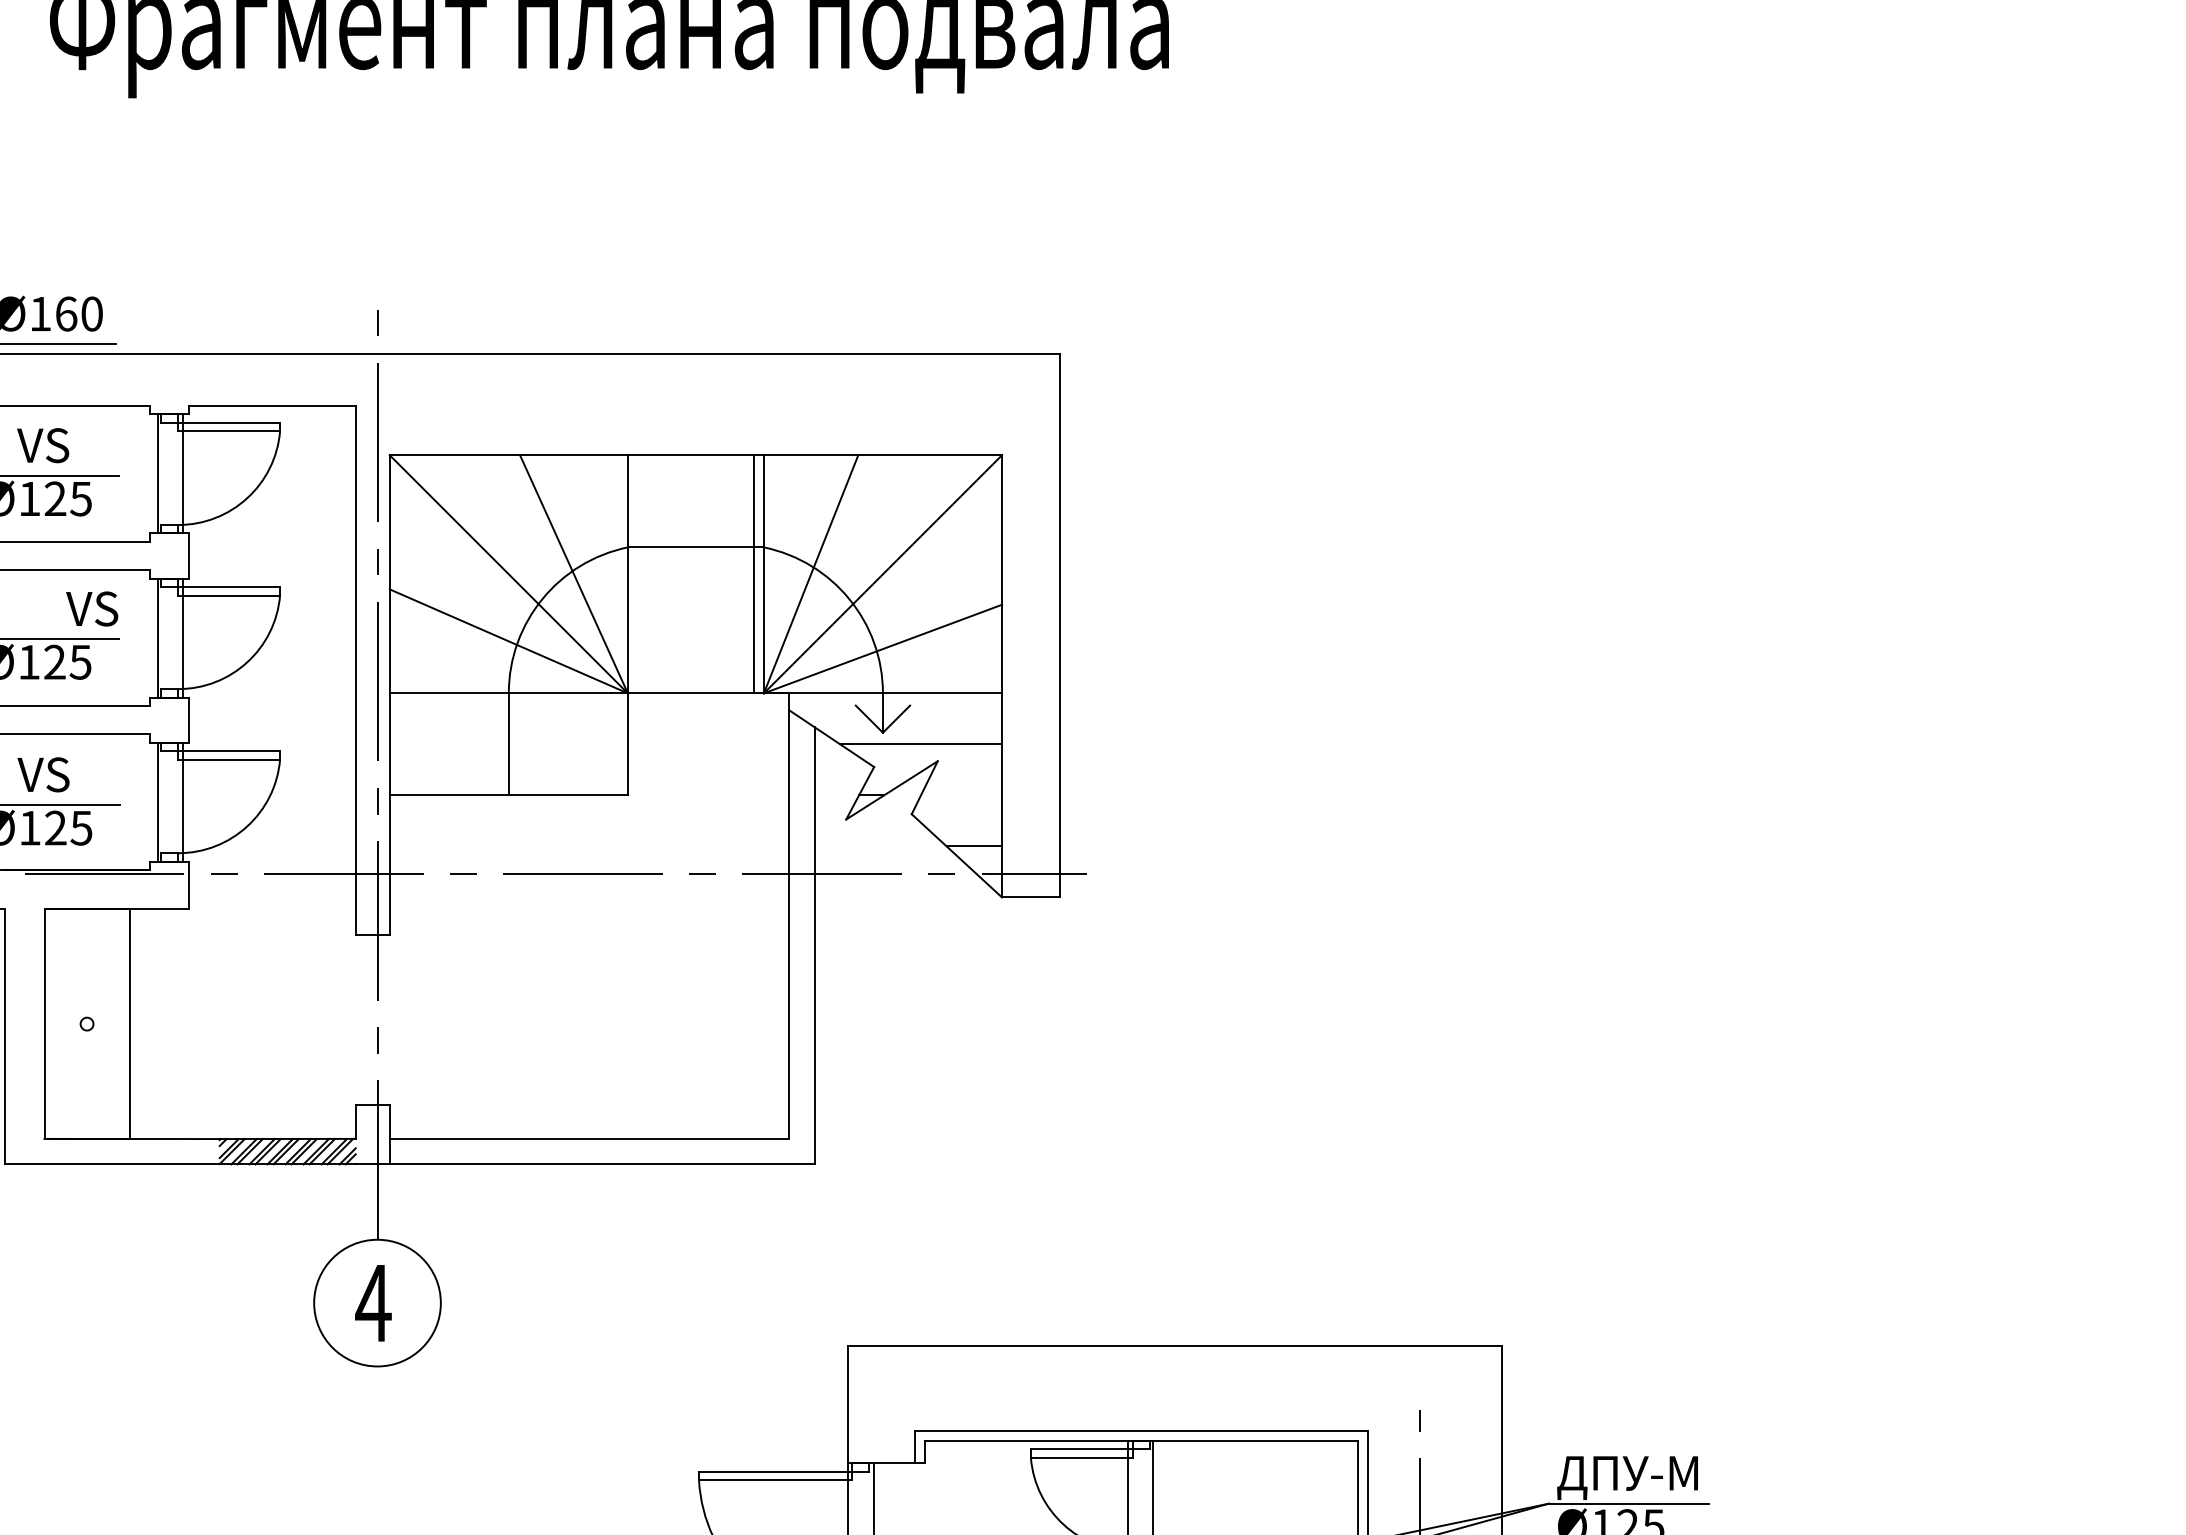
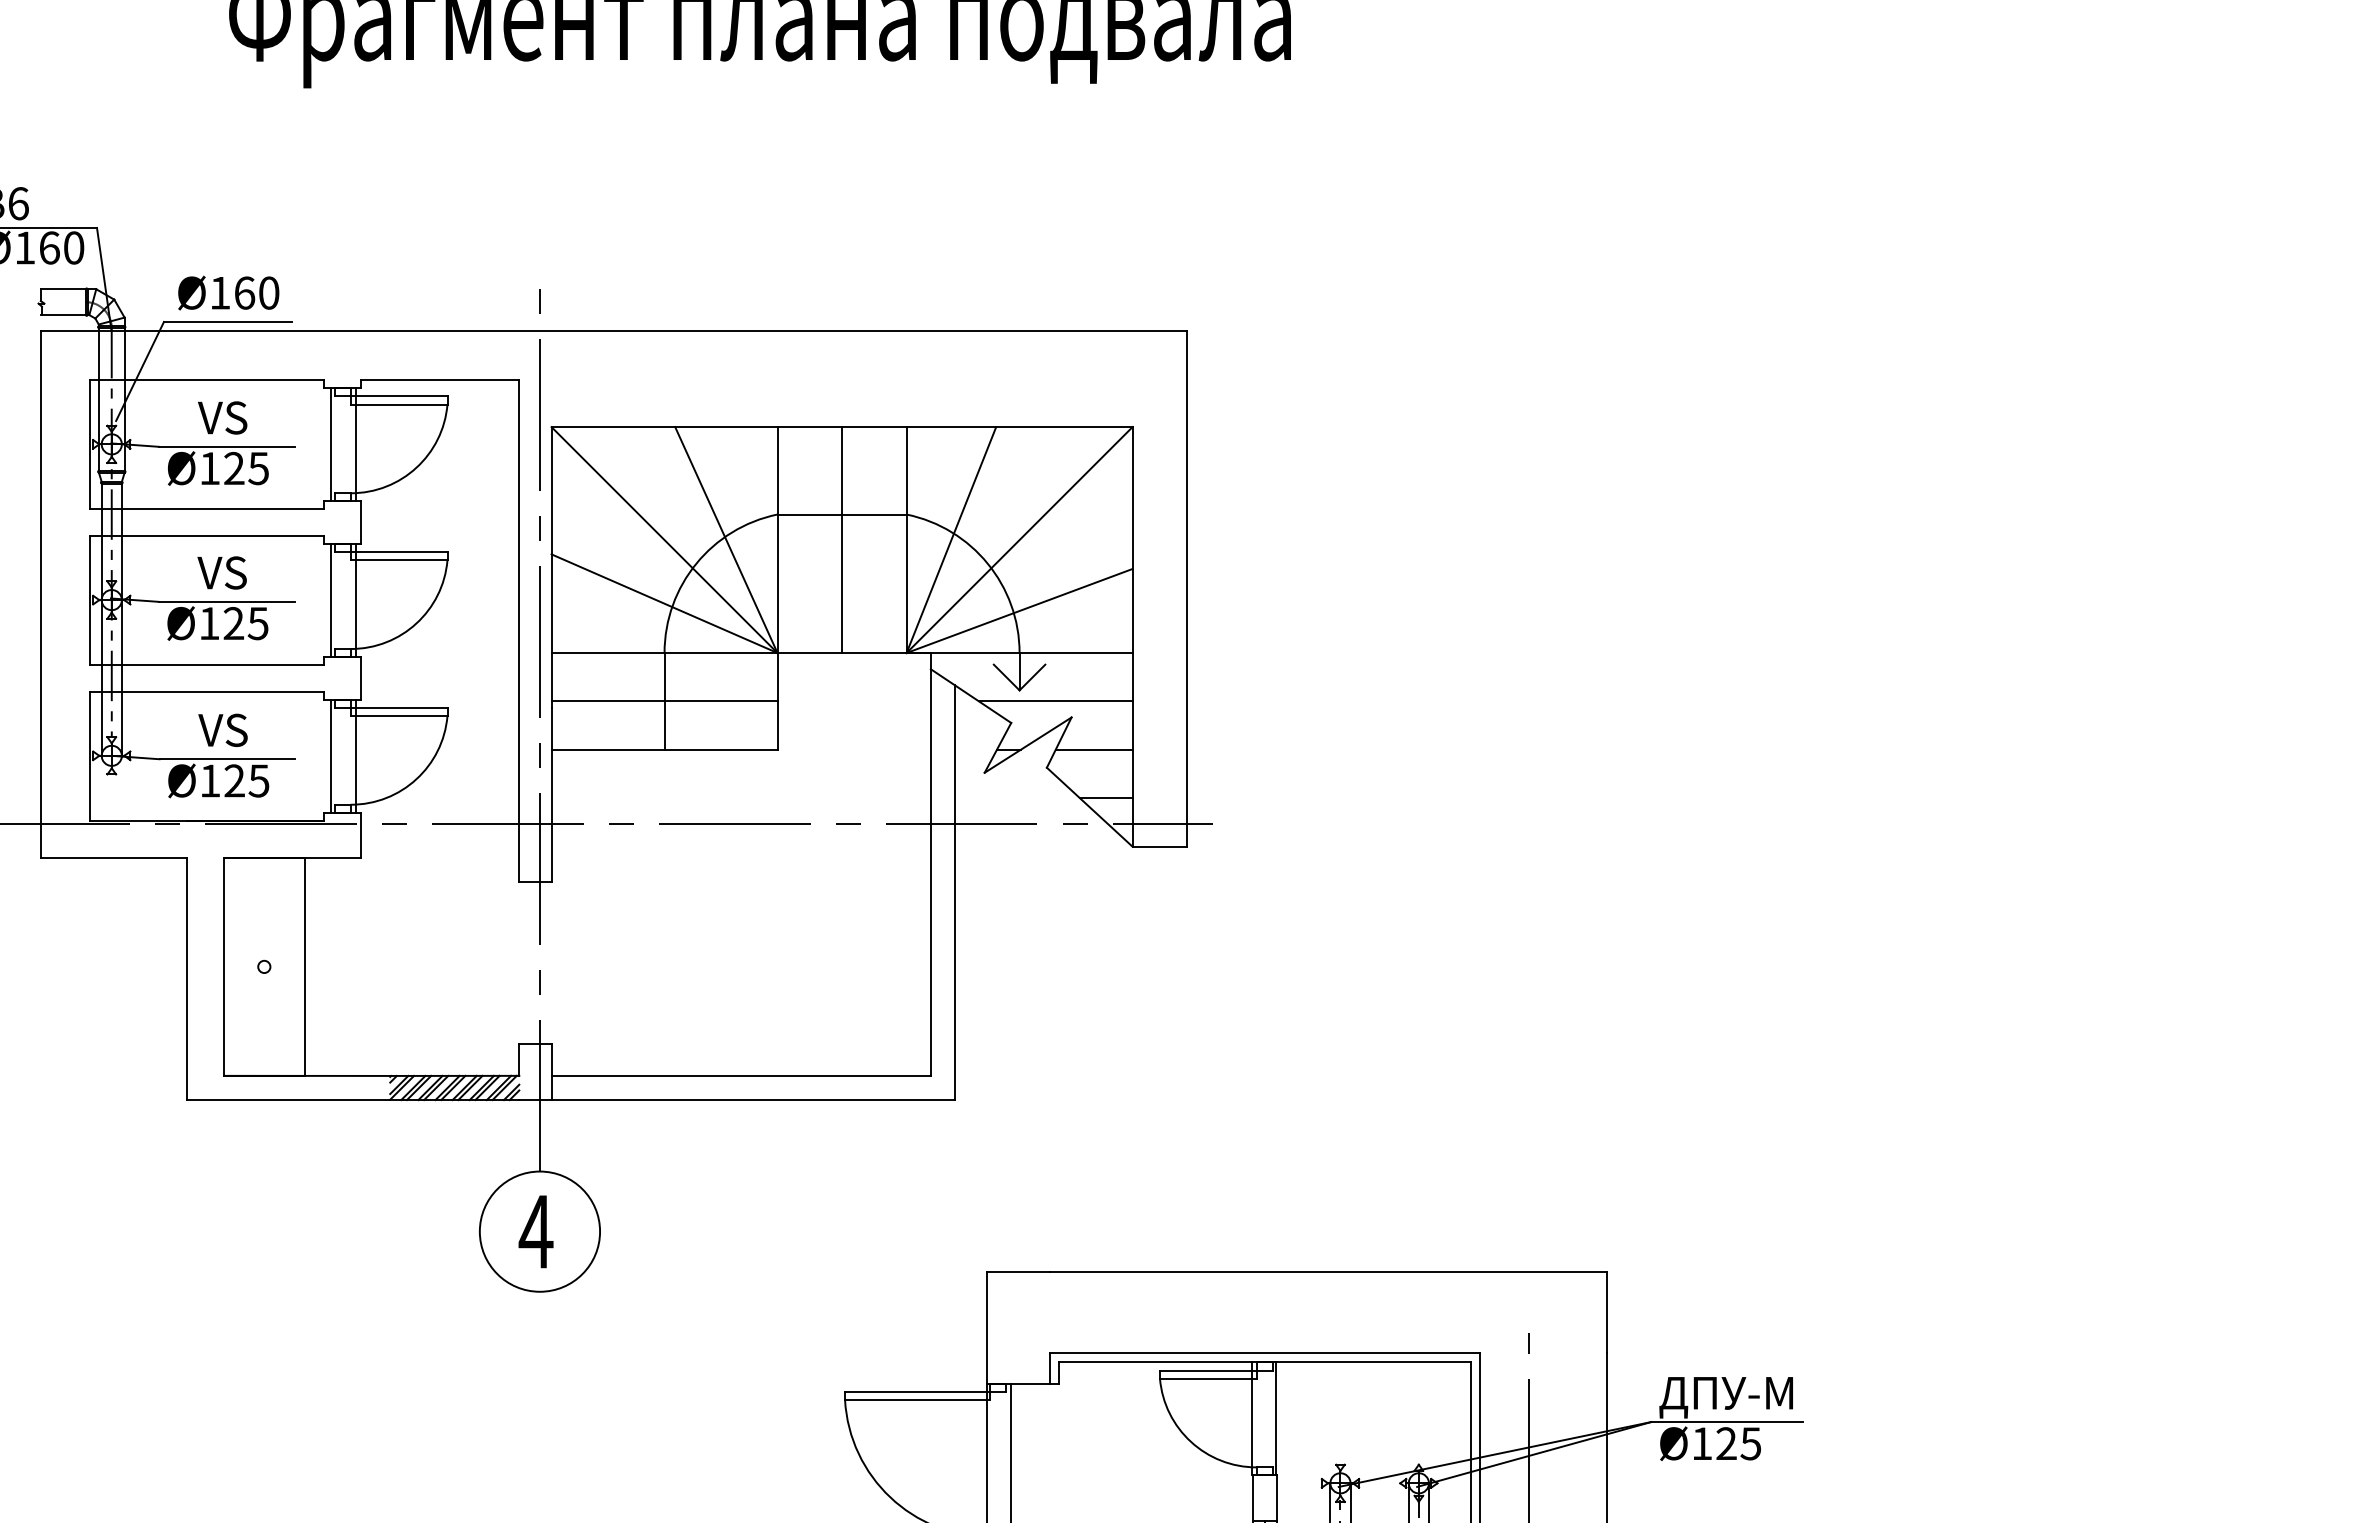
line: (754, 574) -> (842, 540), moved
text: (91, 608) -> (221, 572), moved
line: (508, 744) -> (664, 701), added
line: (960, 795) -> (1093, 749), added

